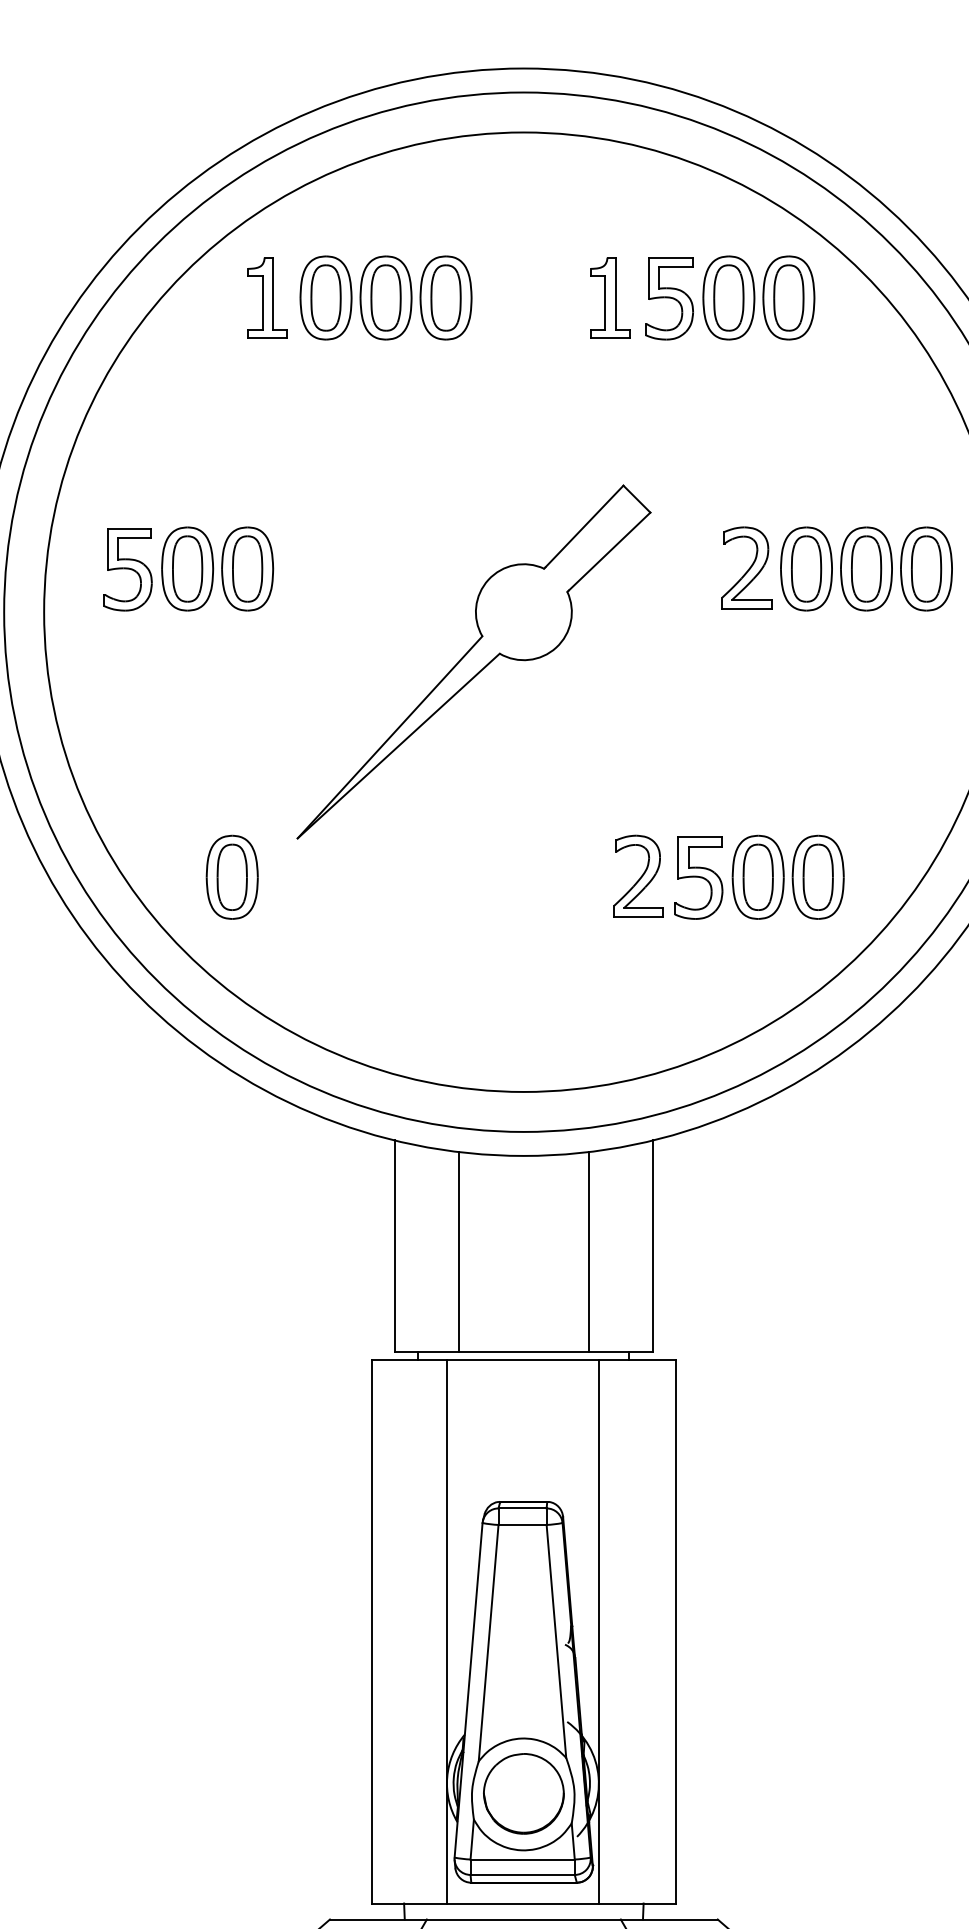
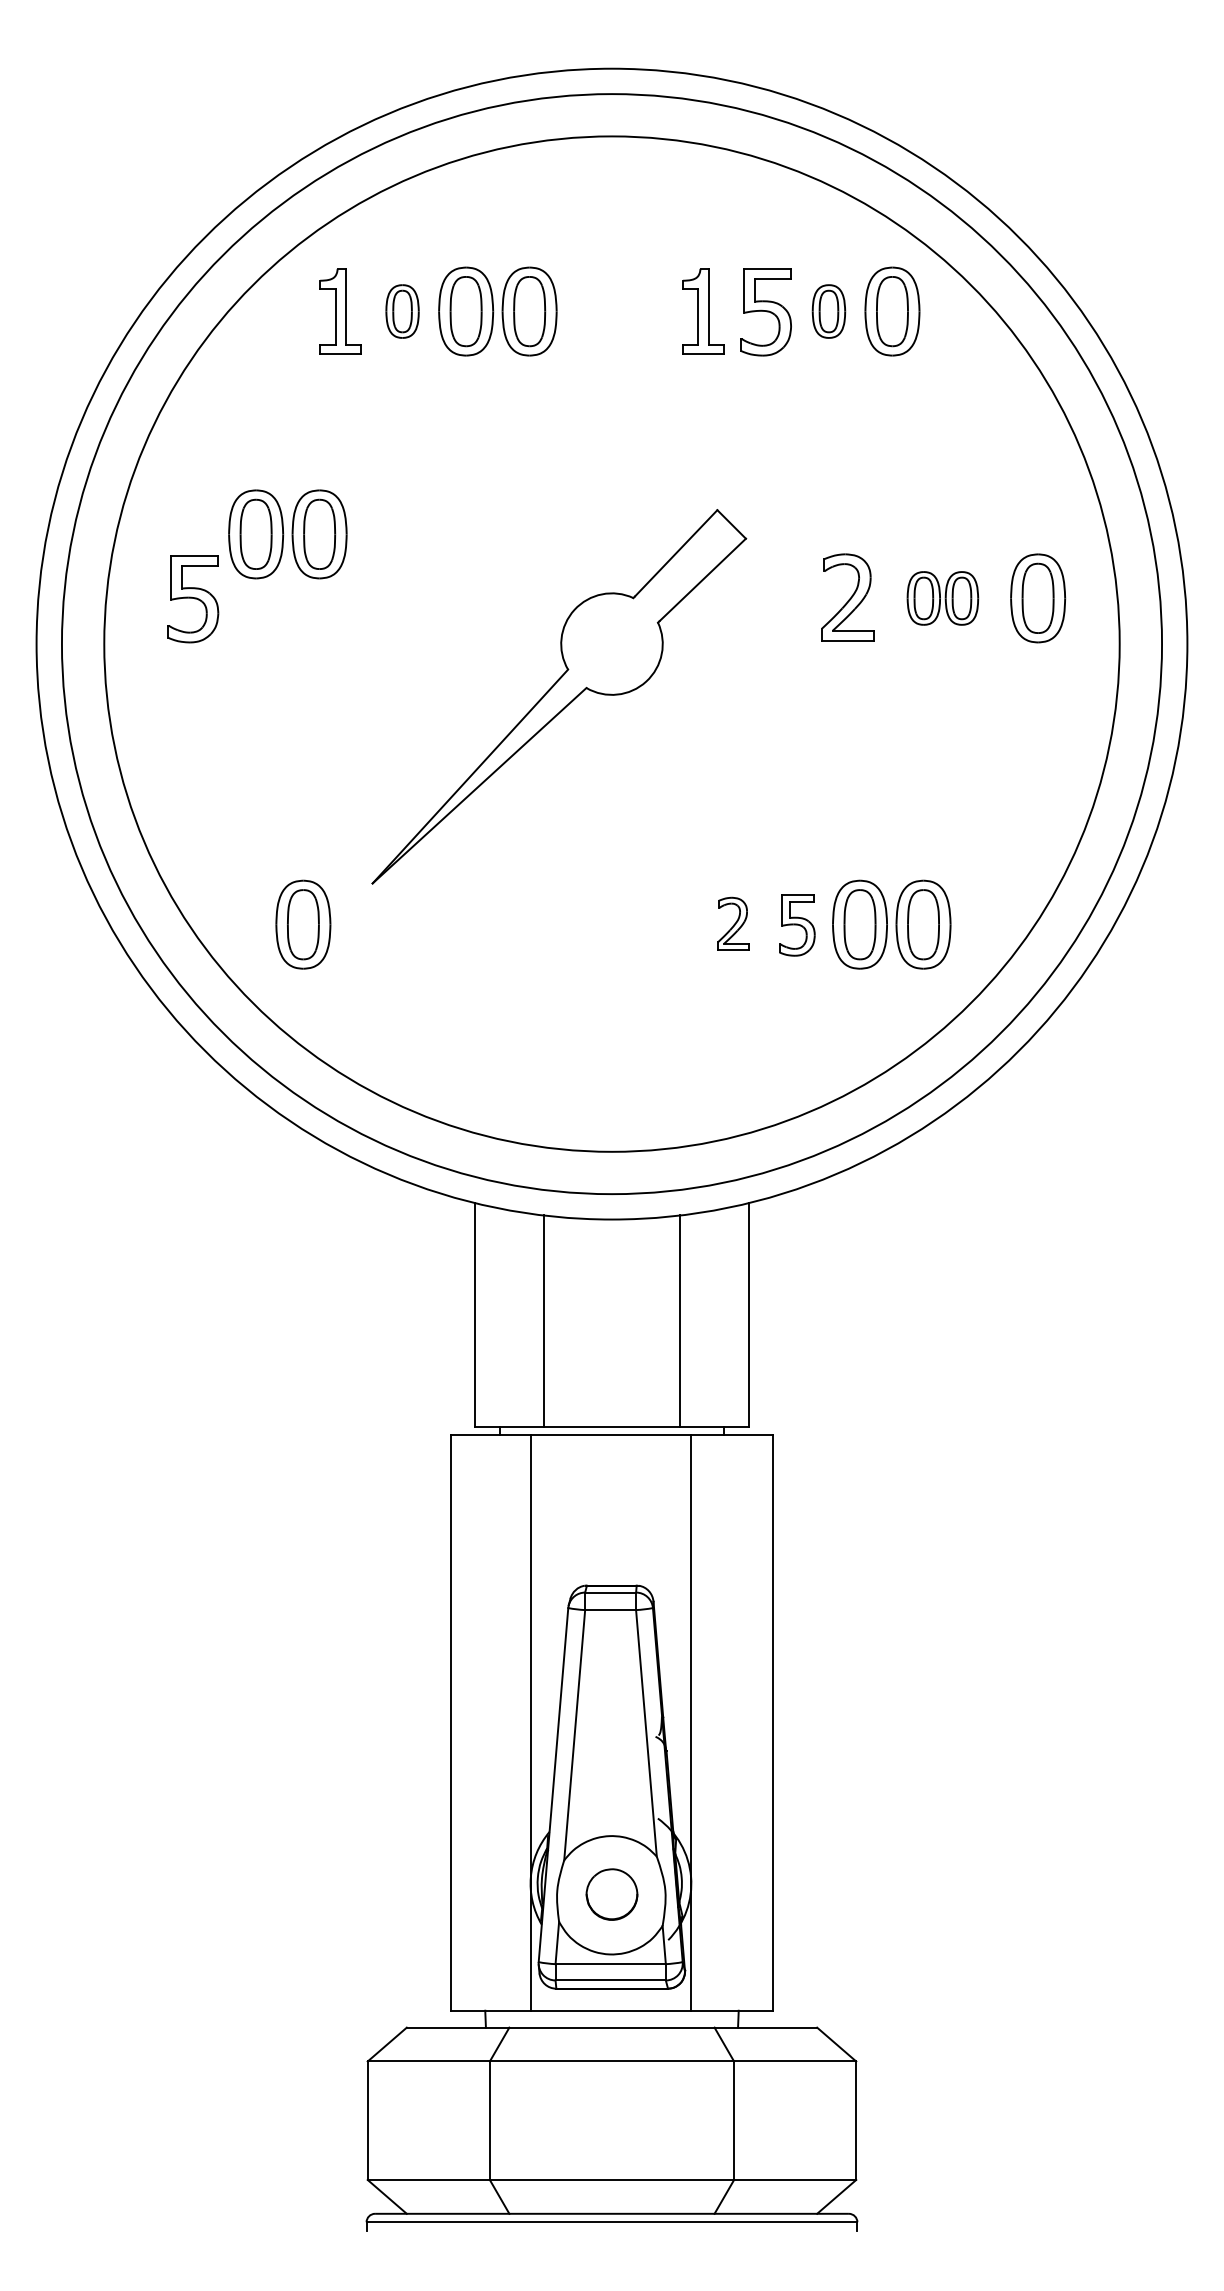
part: (325, 297) -> (402, 311), size x0.6
part: (728, 297) -> (828, 311), size x0.6
part: (217, 569) -> (287, 534), moved
part: (836, 569) -> (942, 598), size x0.6
part: (638, 876) -> (733, 923), size x0.6
part: (699, 878) -> (797, 925), size x0.7
part: (523, 1793) -> (611, 1894), size x0.6

